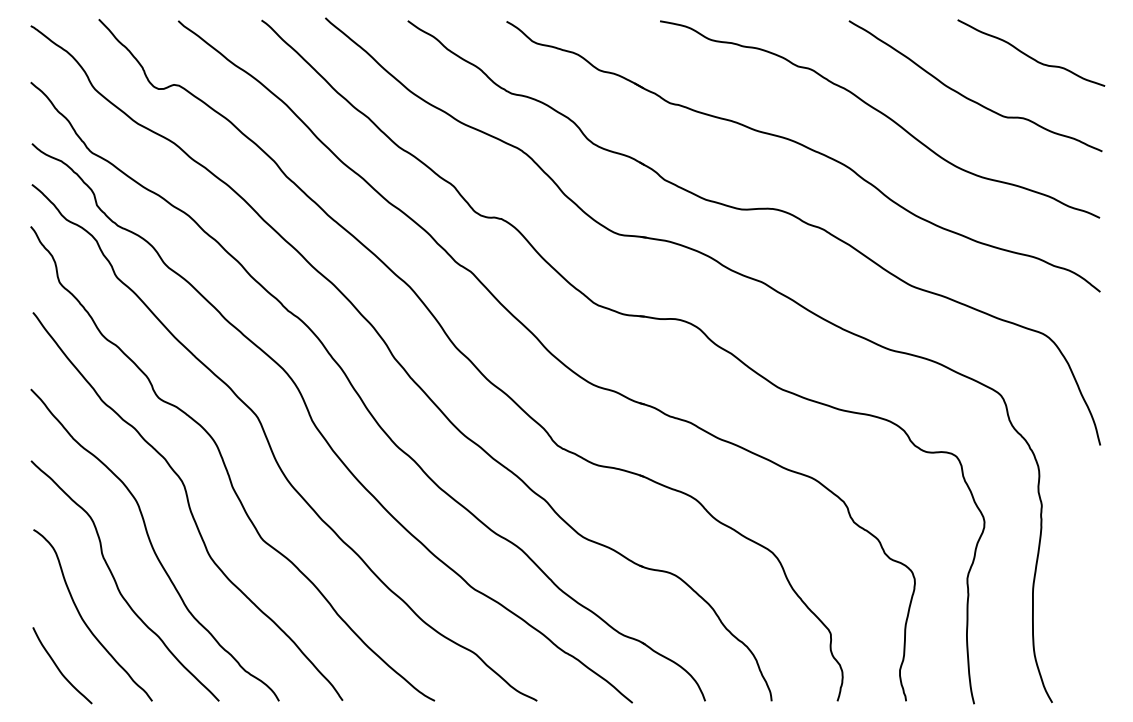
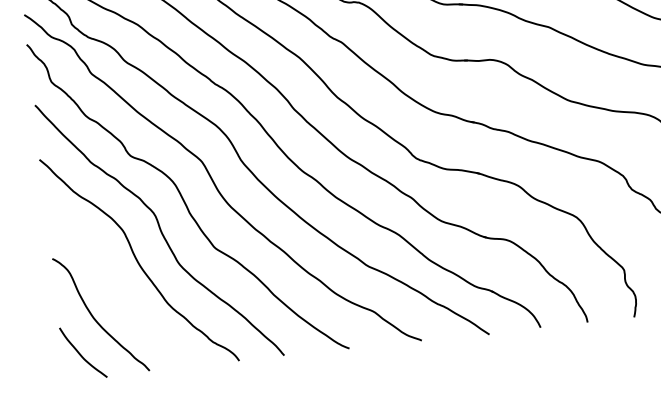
curve: (117, 583) -> (115, 290), removed

